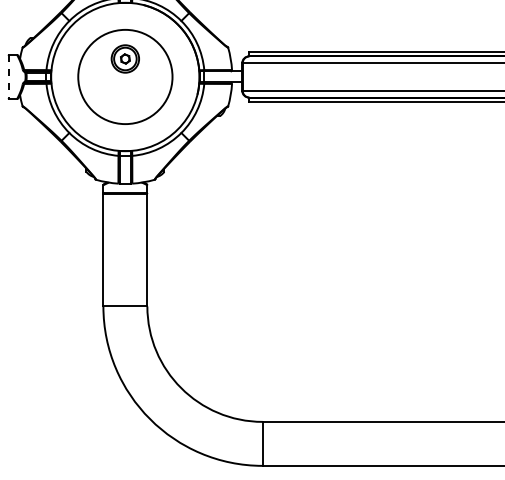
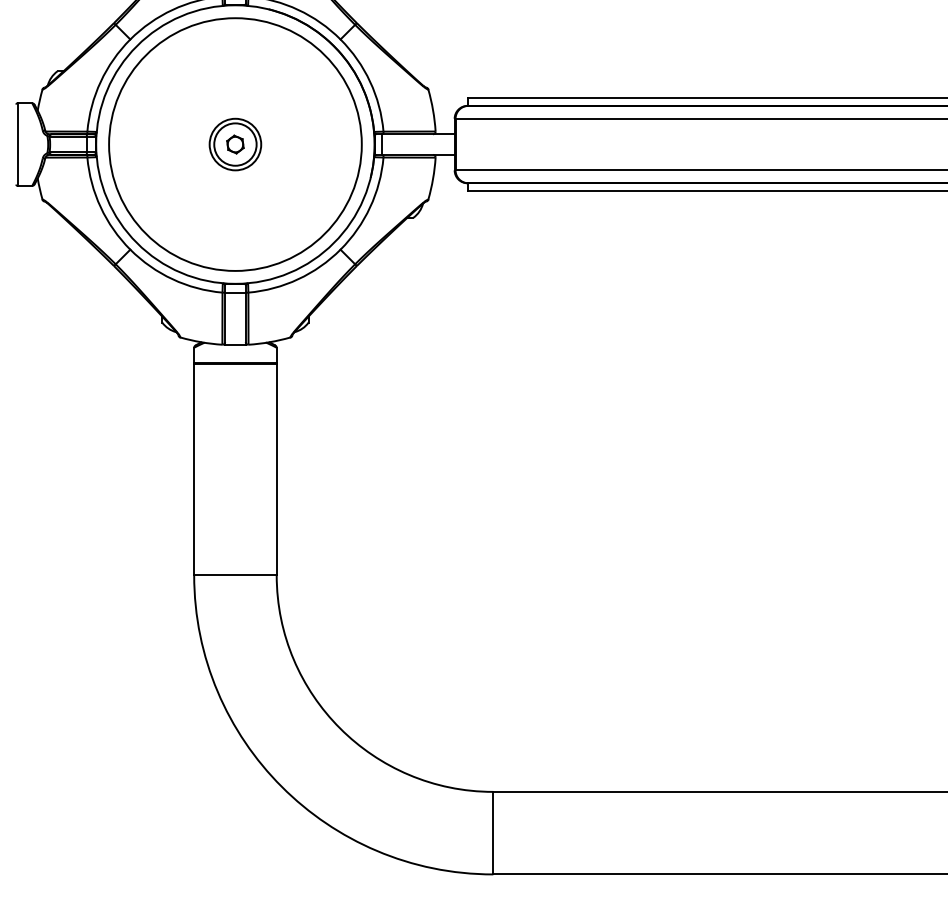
part: (124, 58) -> (233, 143), moved
circle: (125, 76) -> (235, 143), size x1.43
line: (9, 77) -> (17, 145), dashed -> solid

